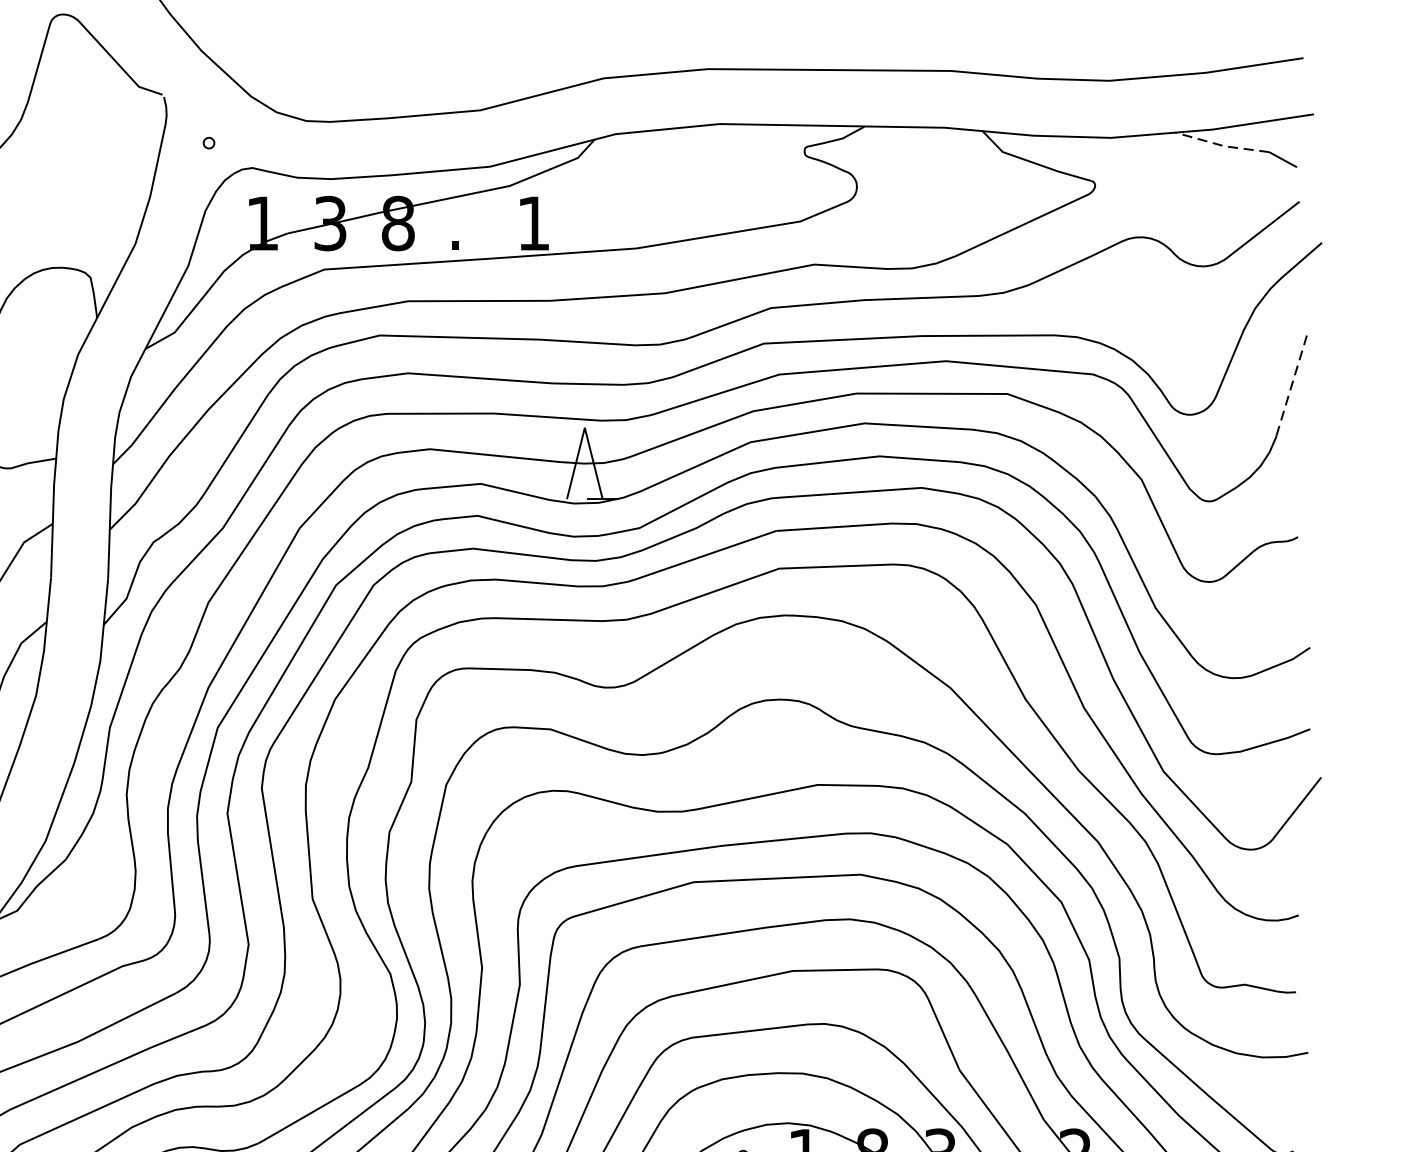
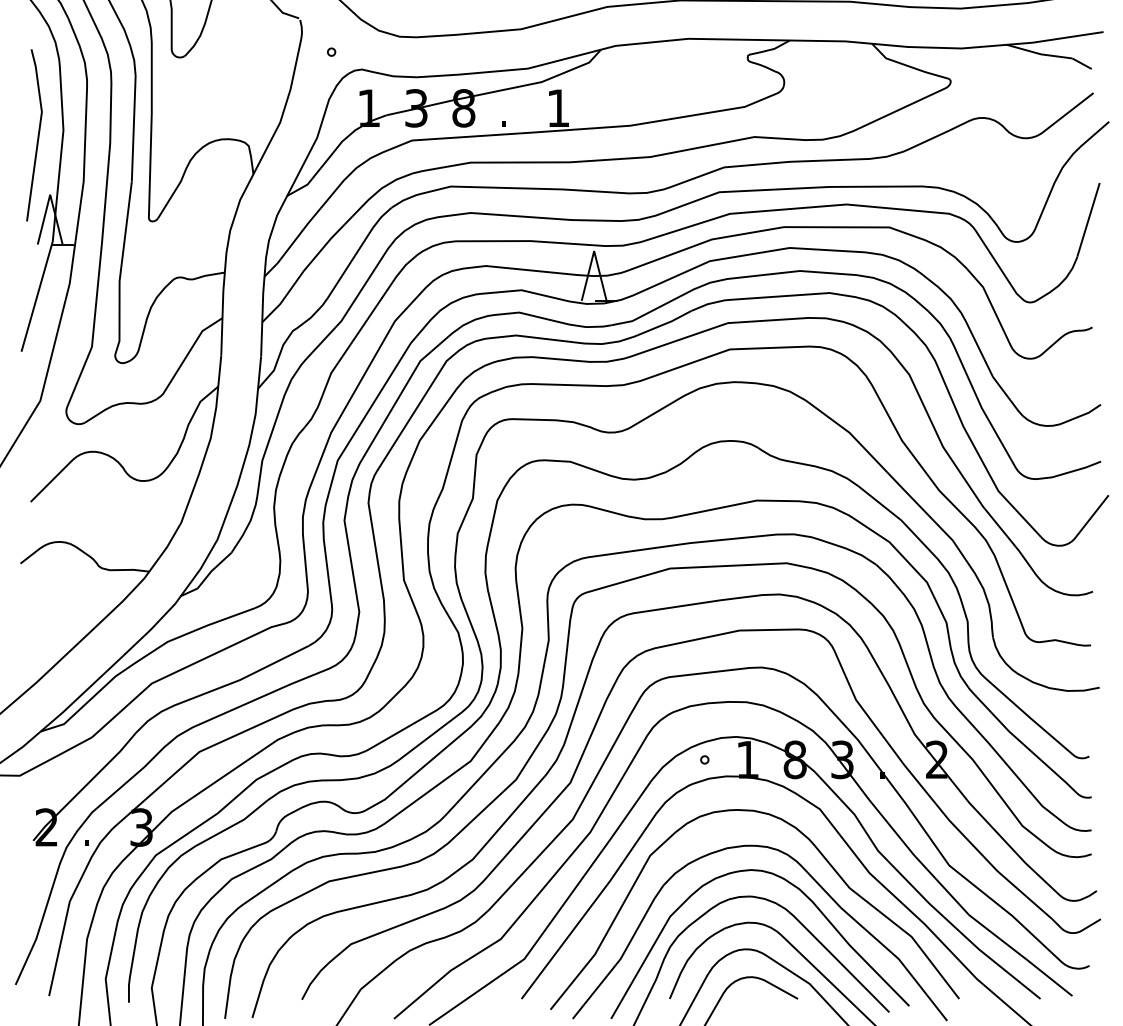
line: (1223, 146) -> (1040, 54), dashed -> solid
line: (1292, 382) -> (1088, 219), dashed -> solid

